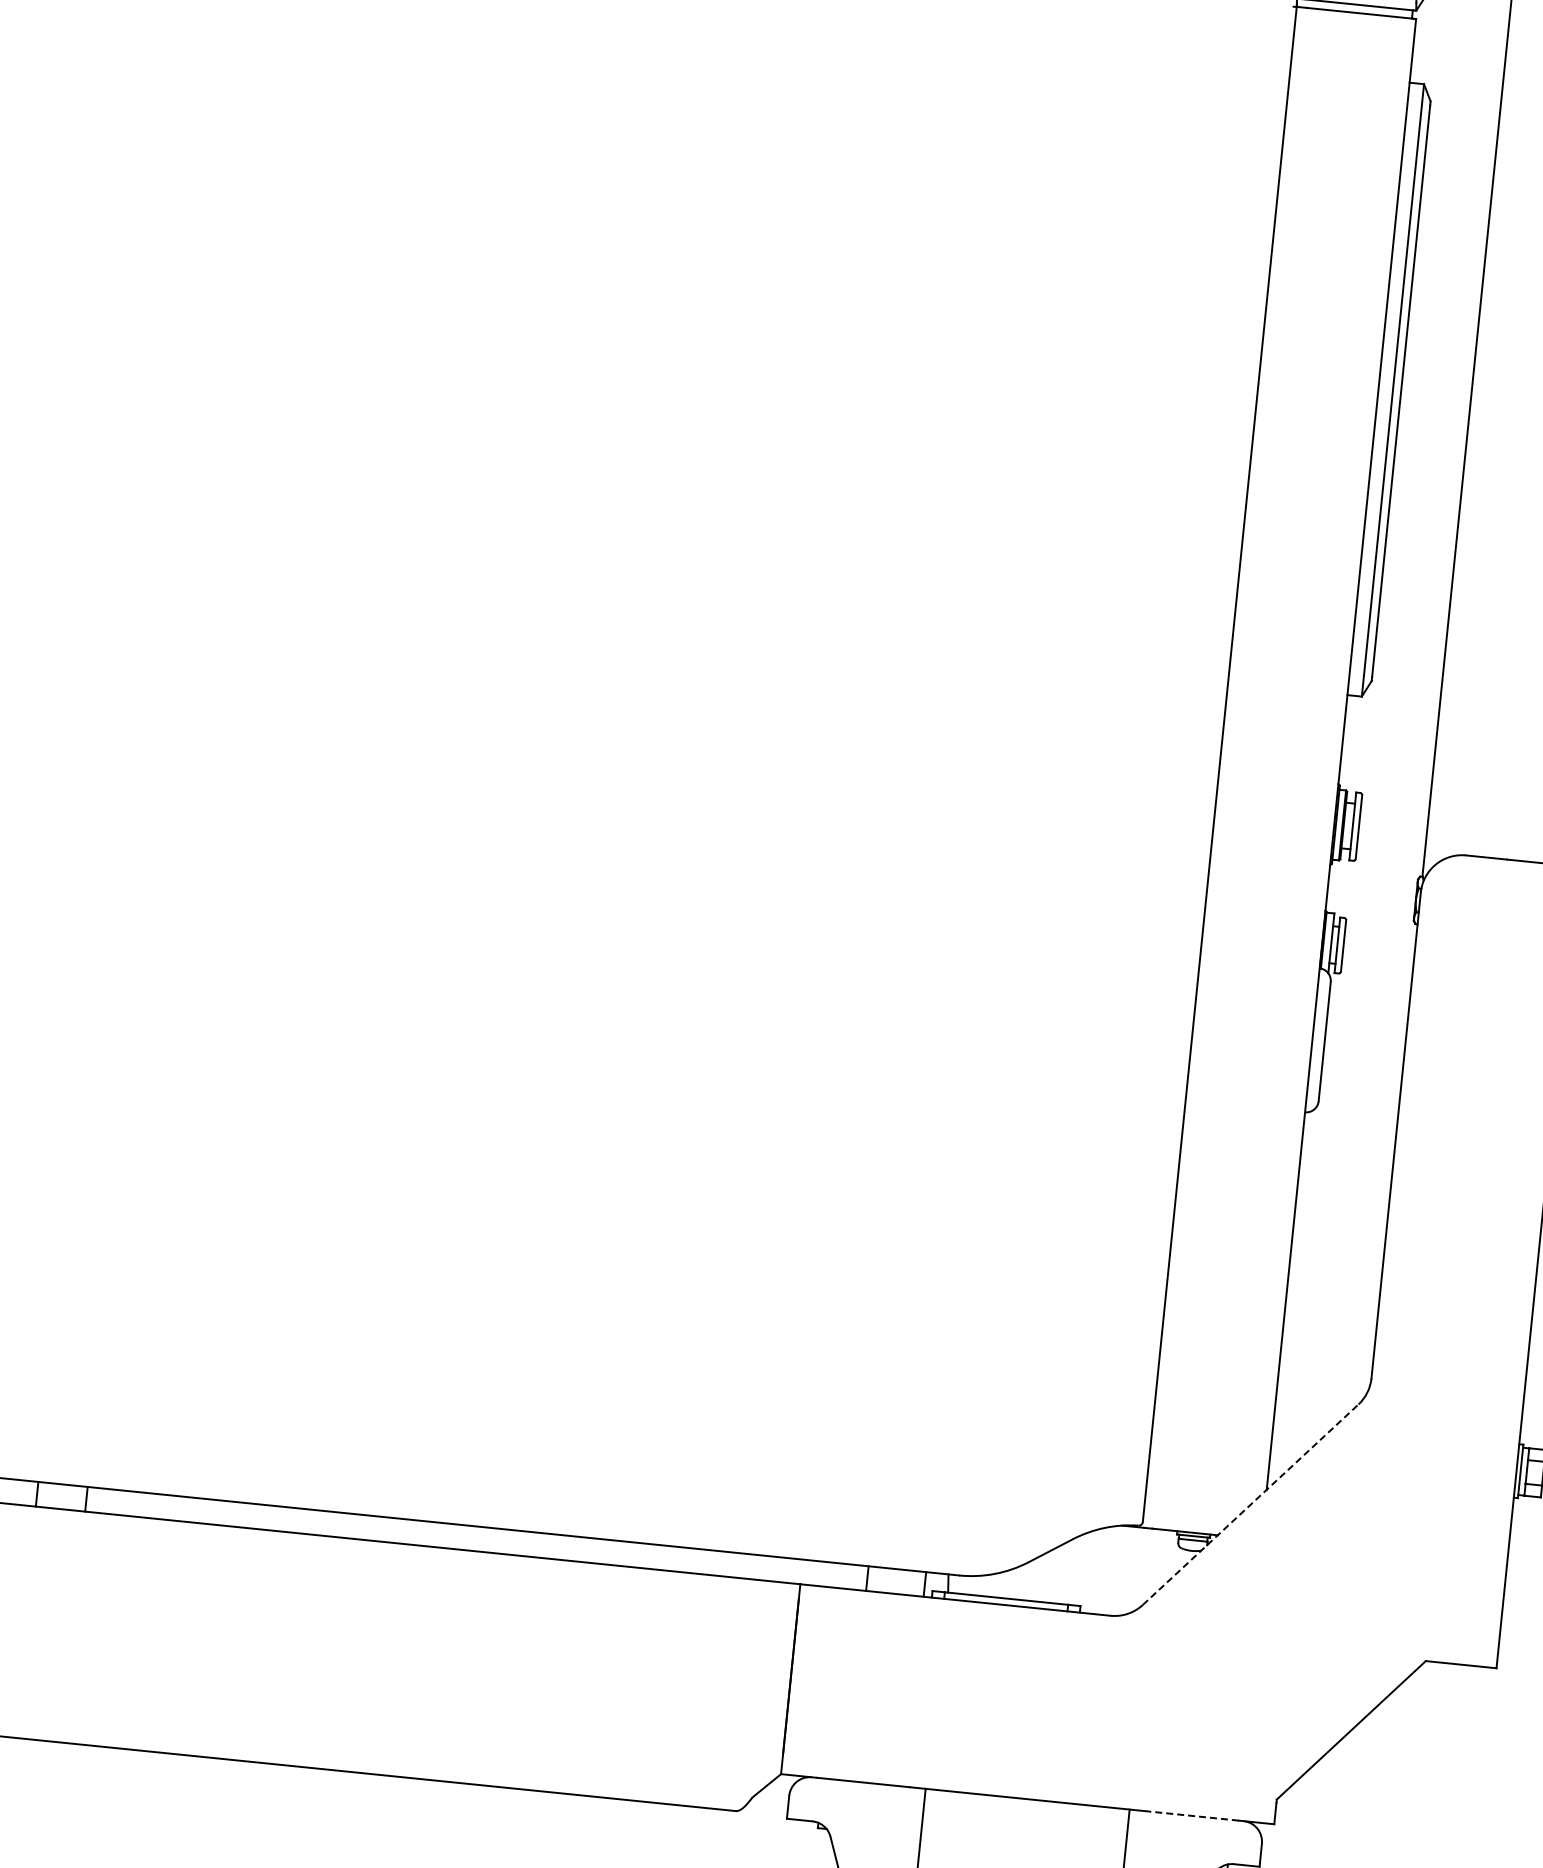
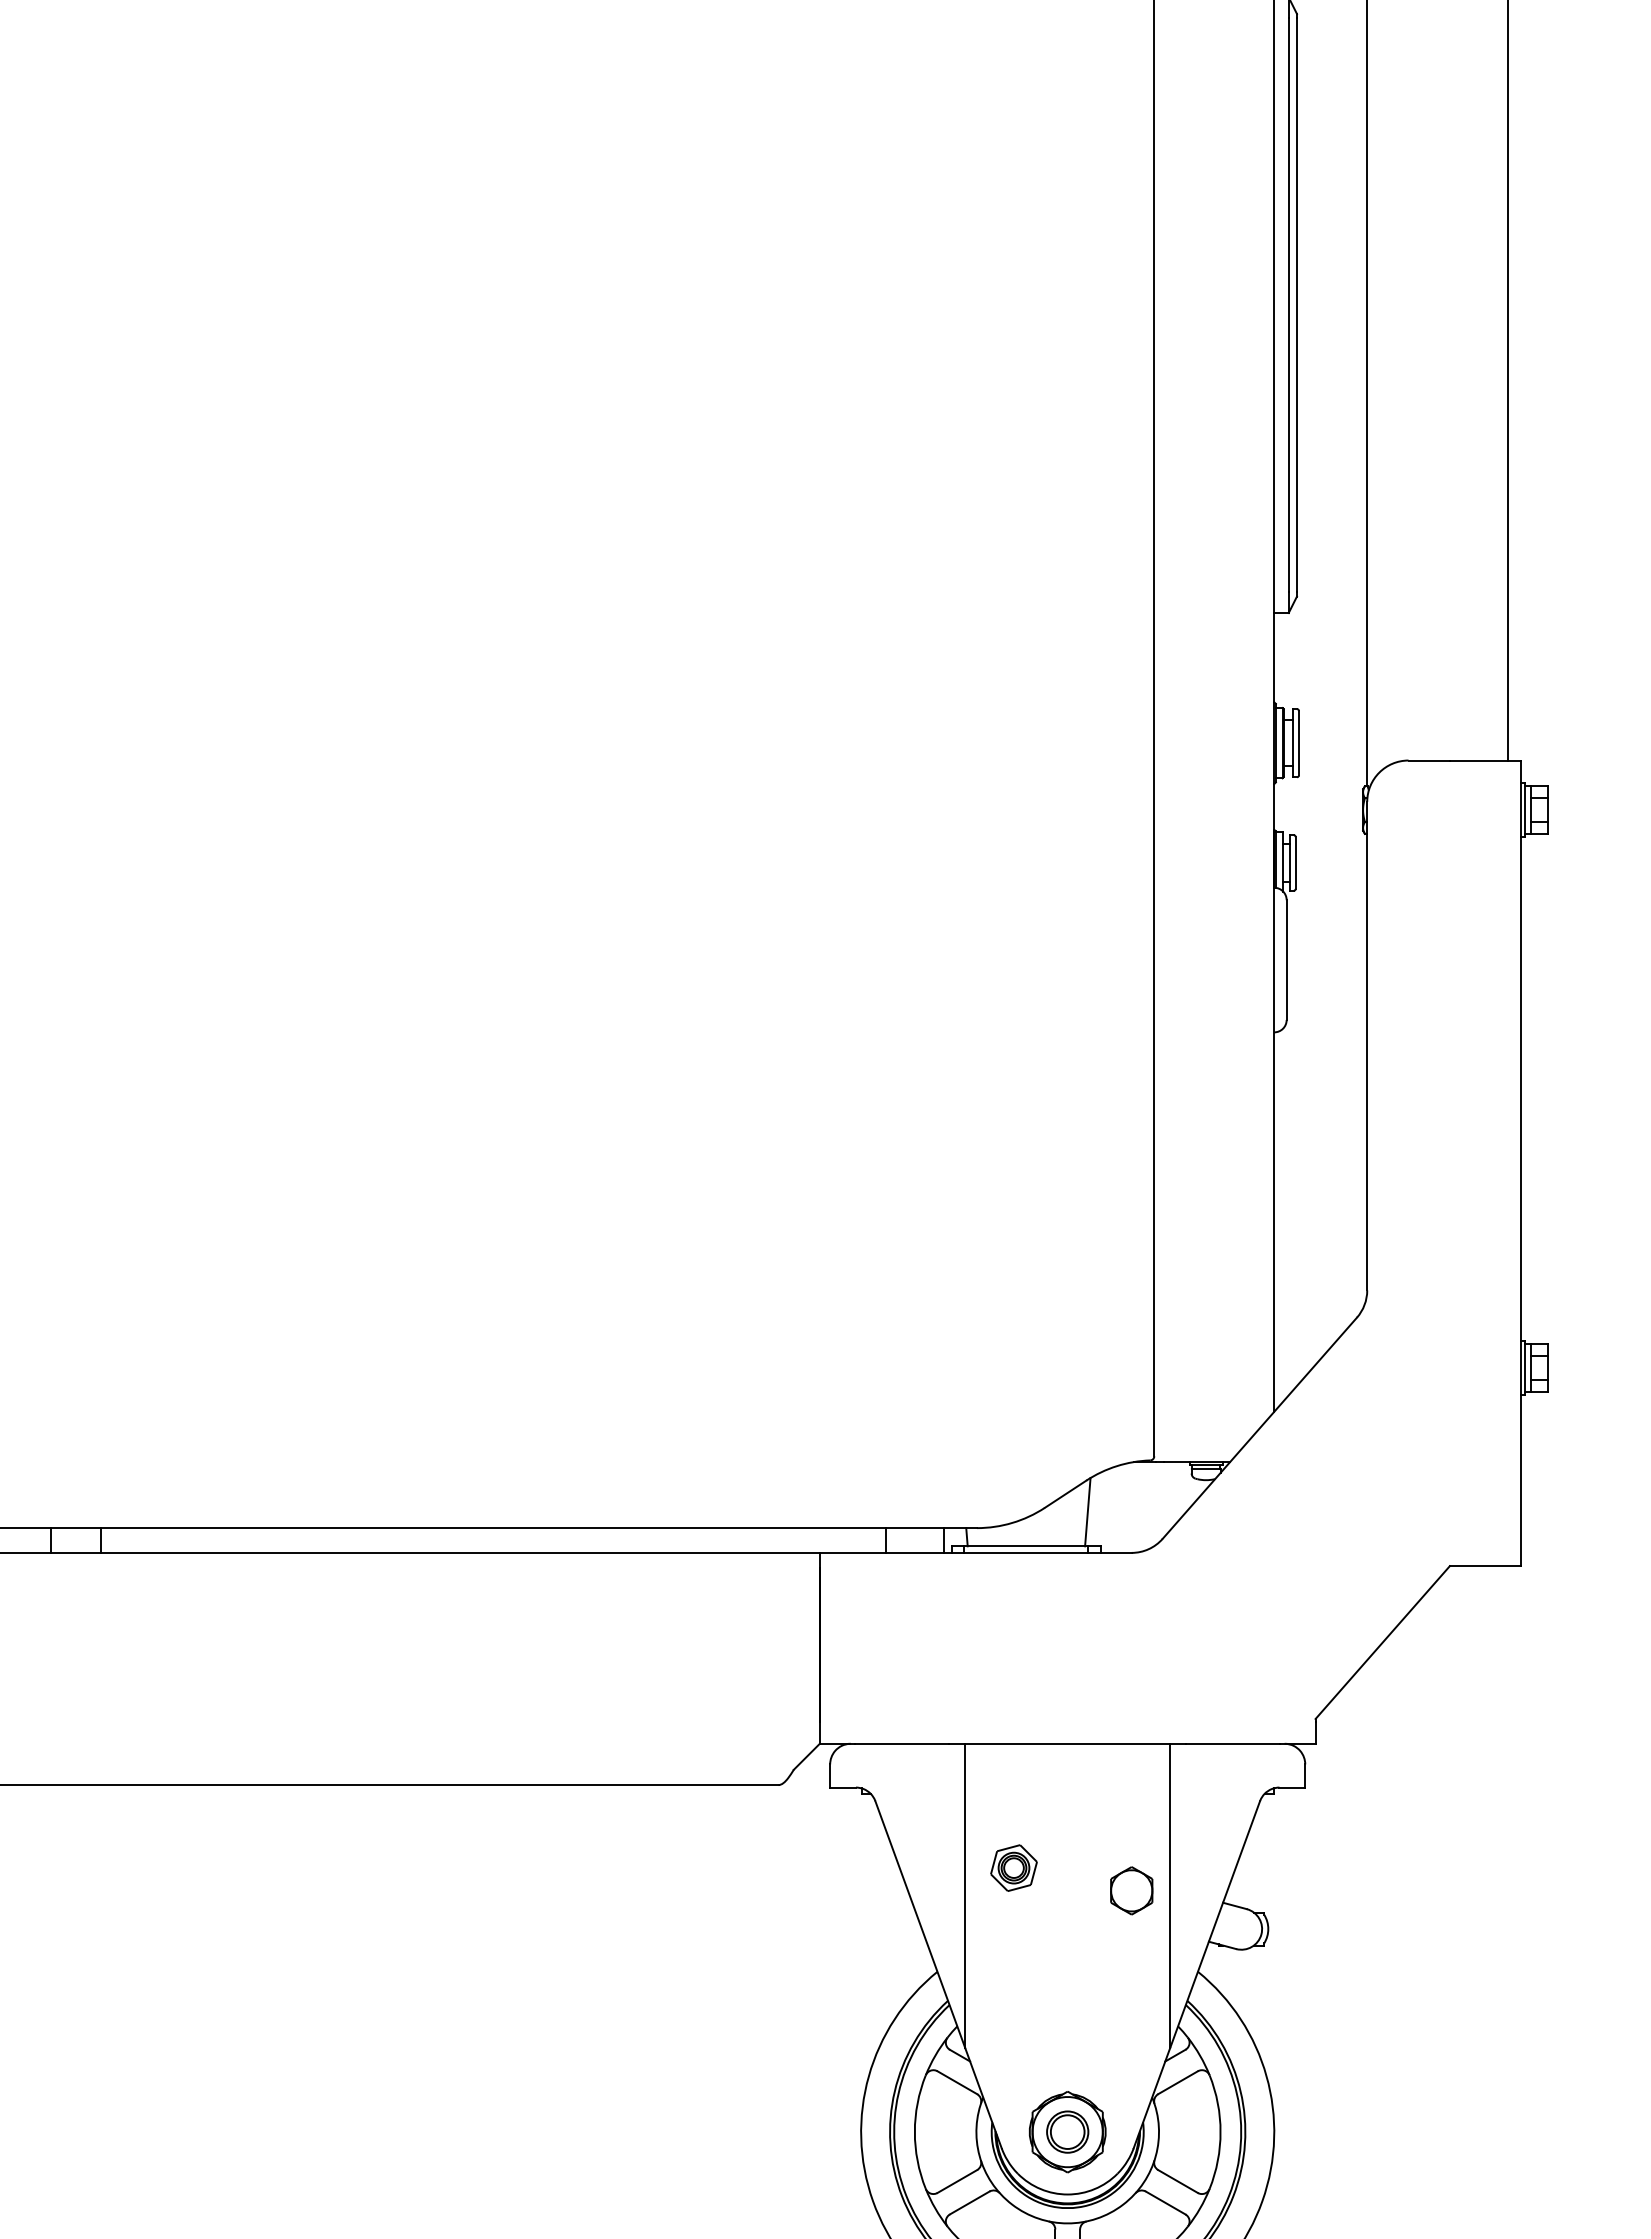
line: (1251, 1504) -> (1260, 1427), dashed -> solid
line: (1070, 1571) -> (1087, 1512), added
line: (1191, 1815) -> (1232, 1743), dashed -> solid

